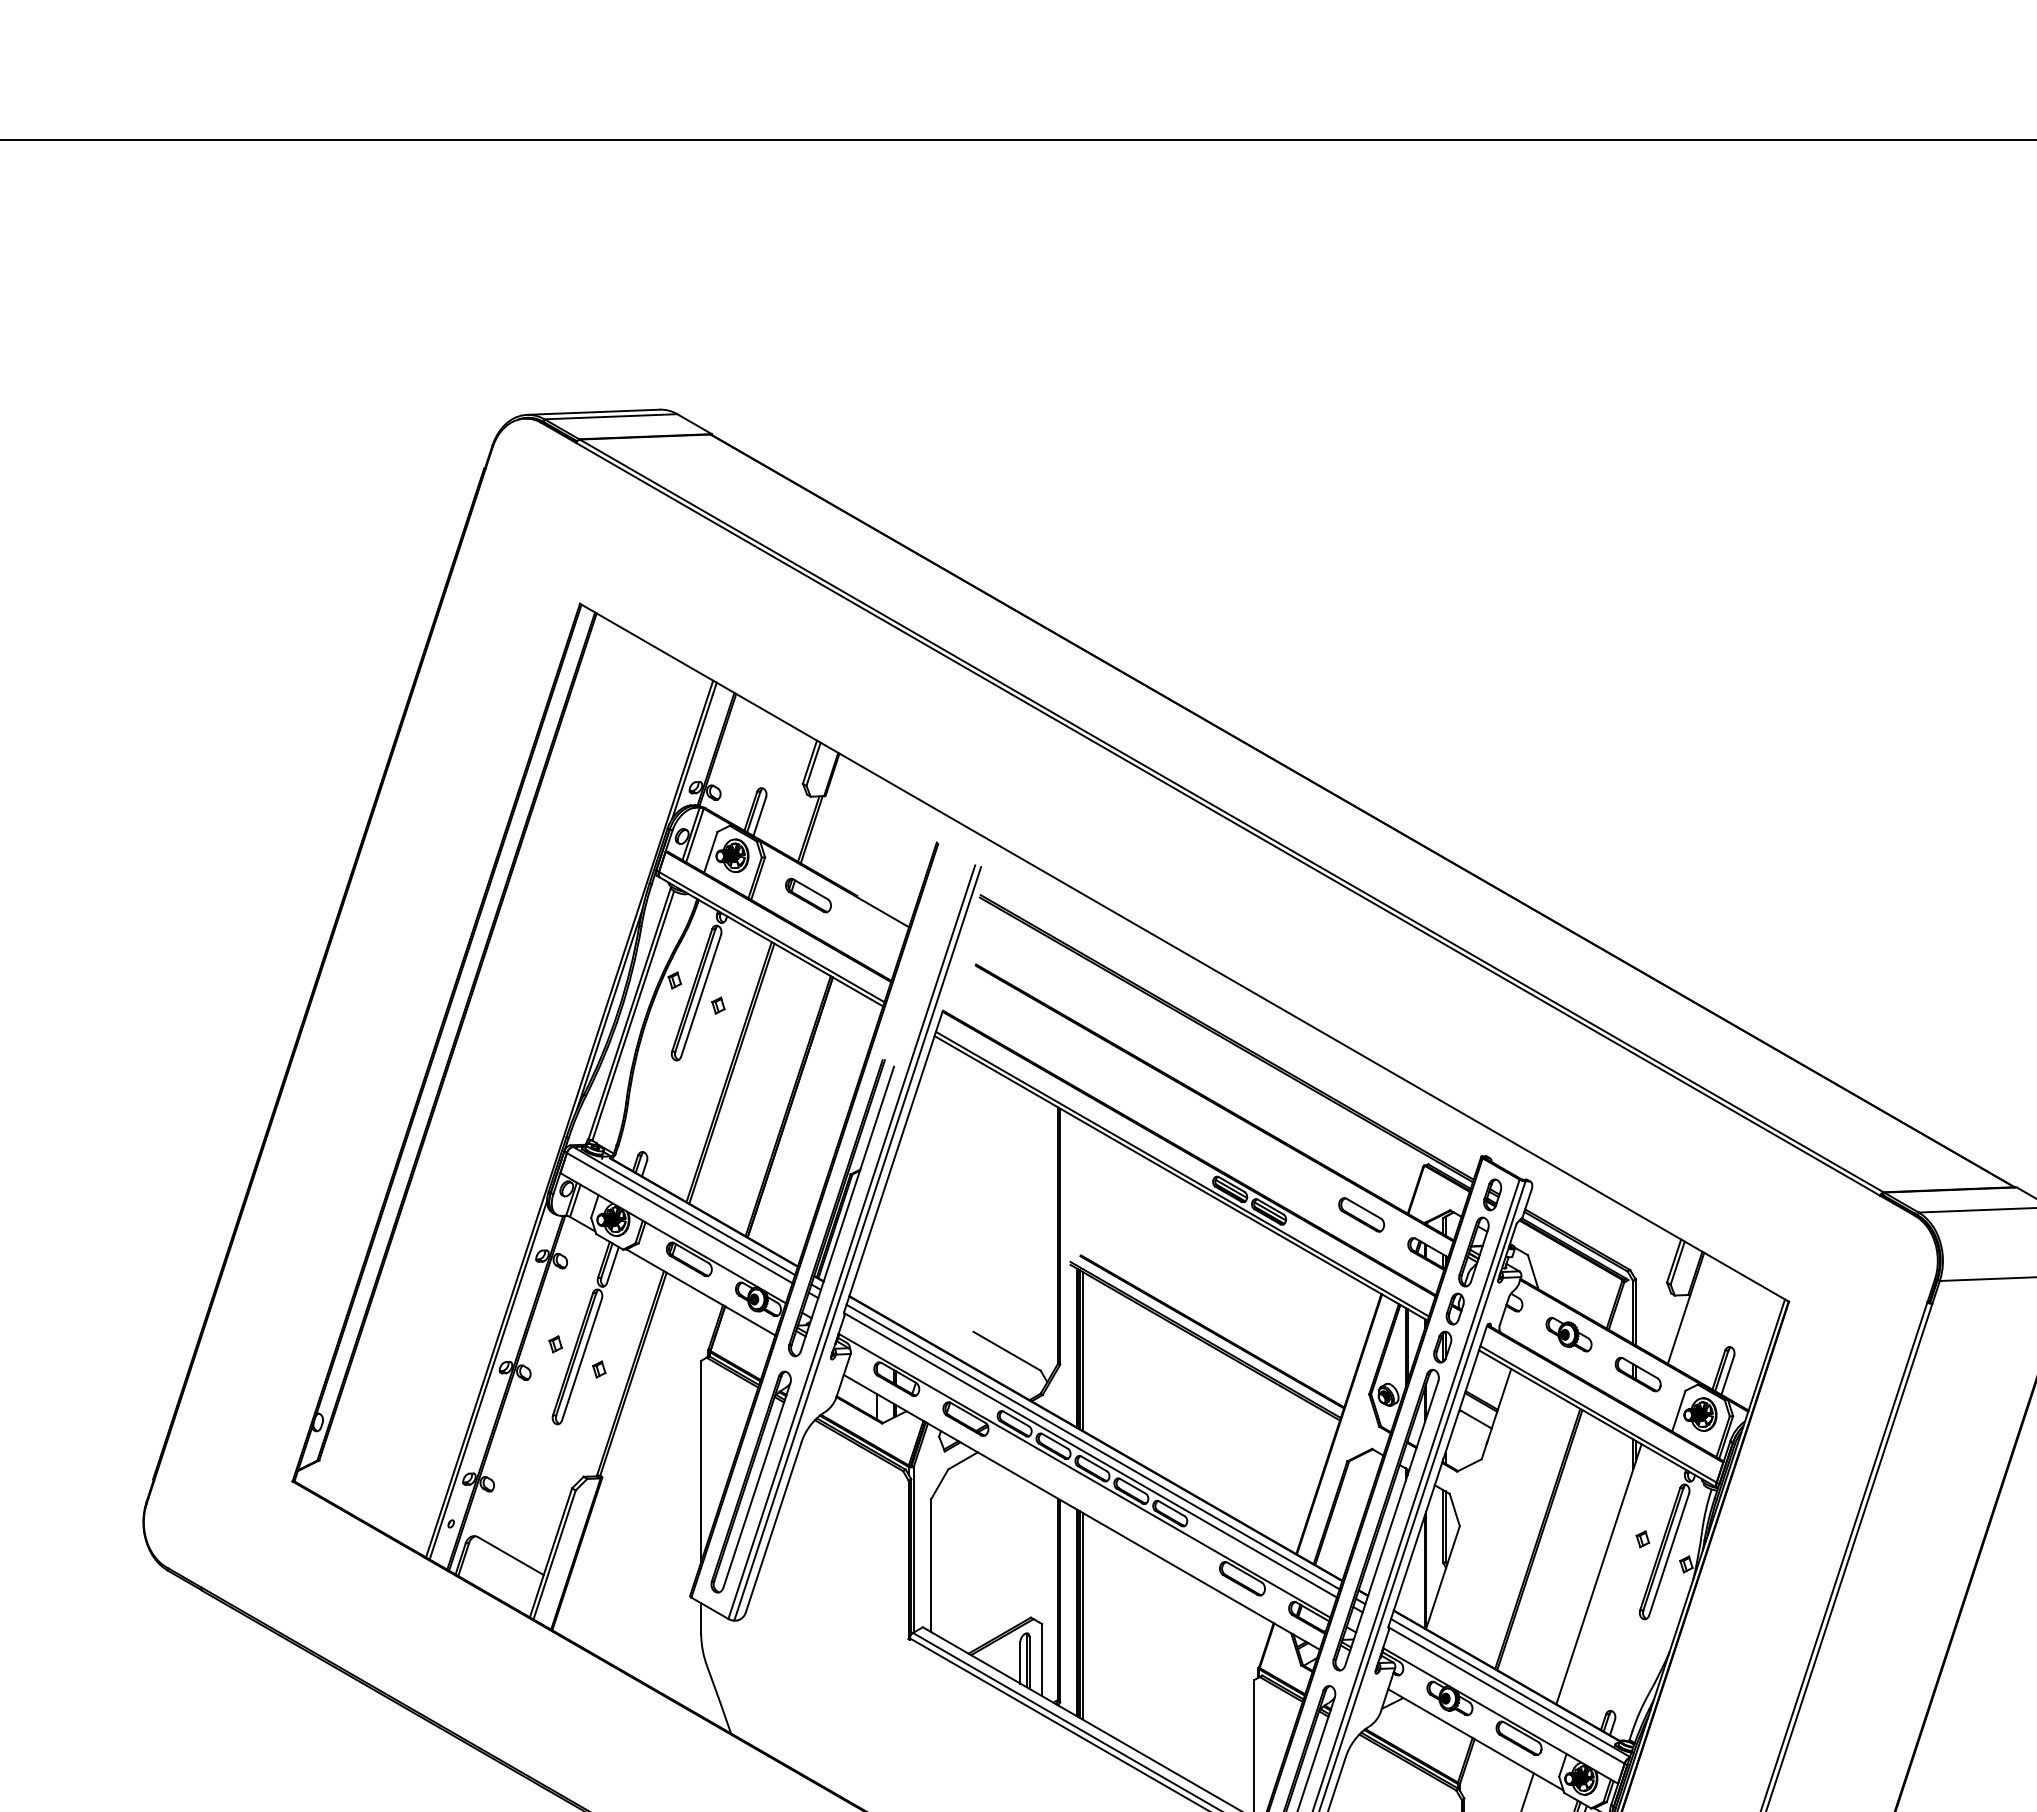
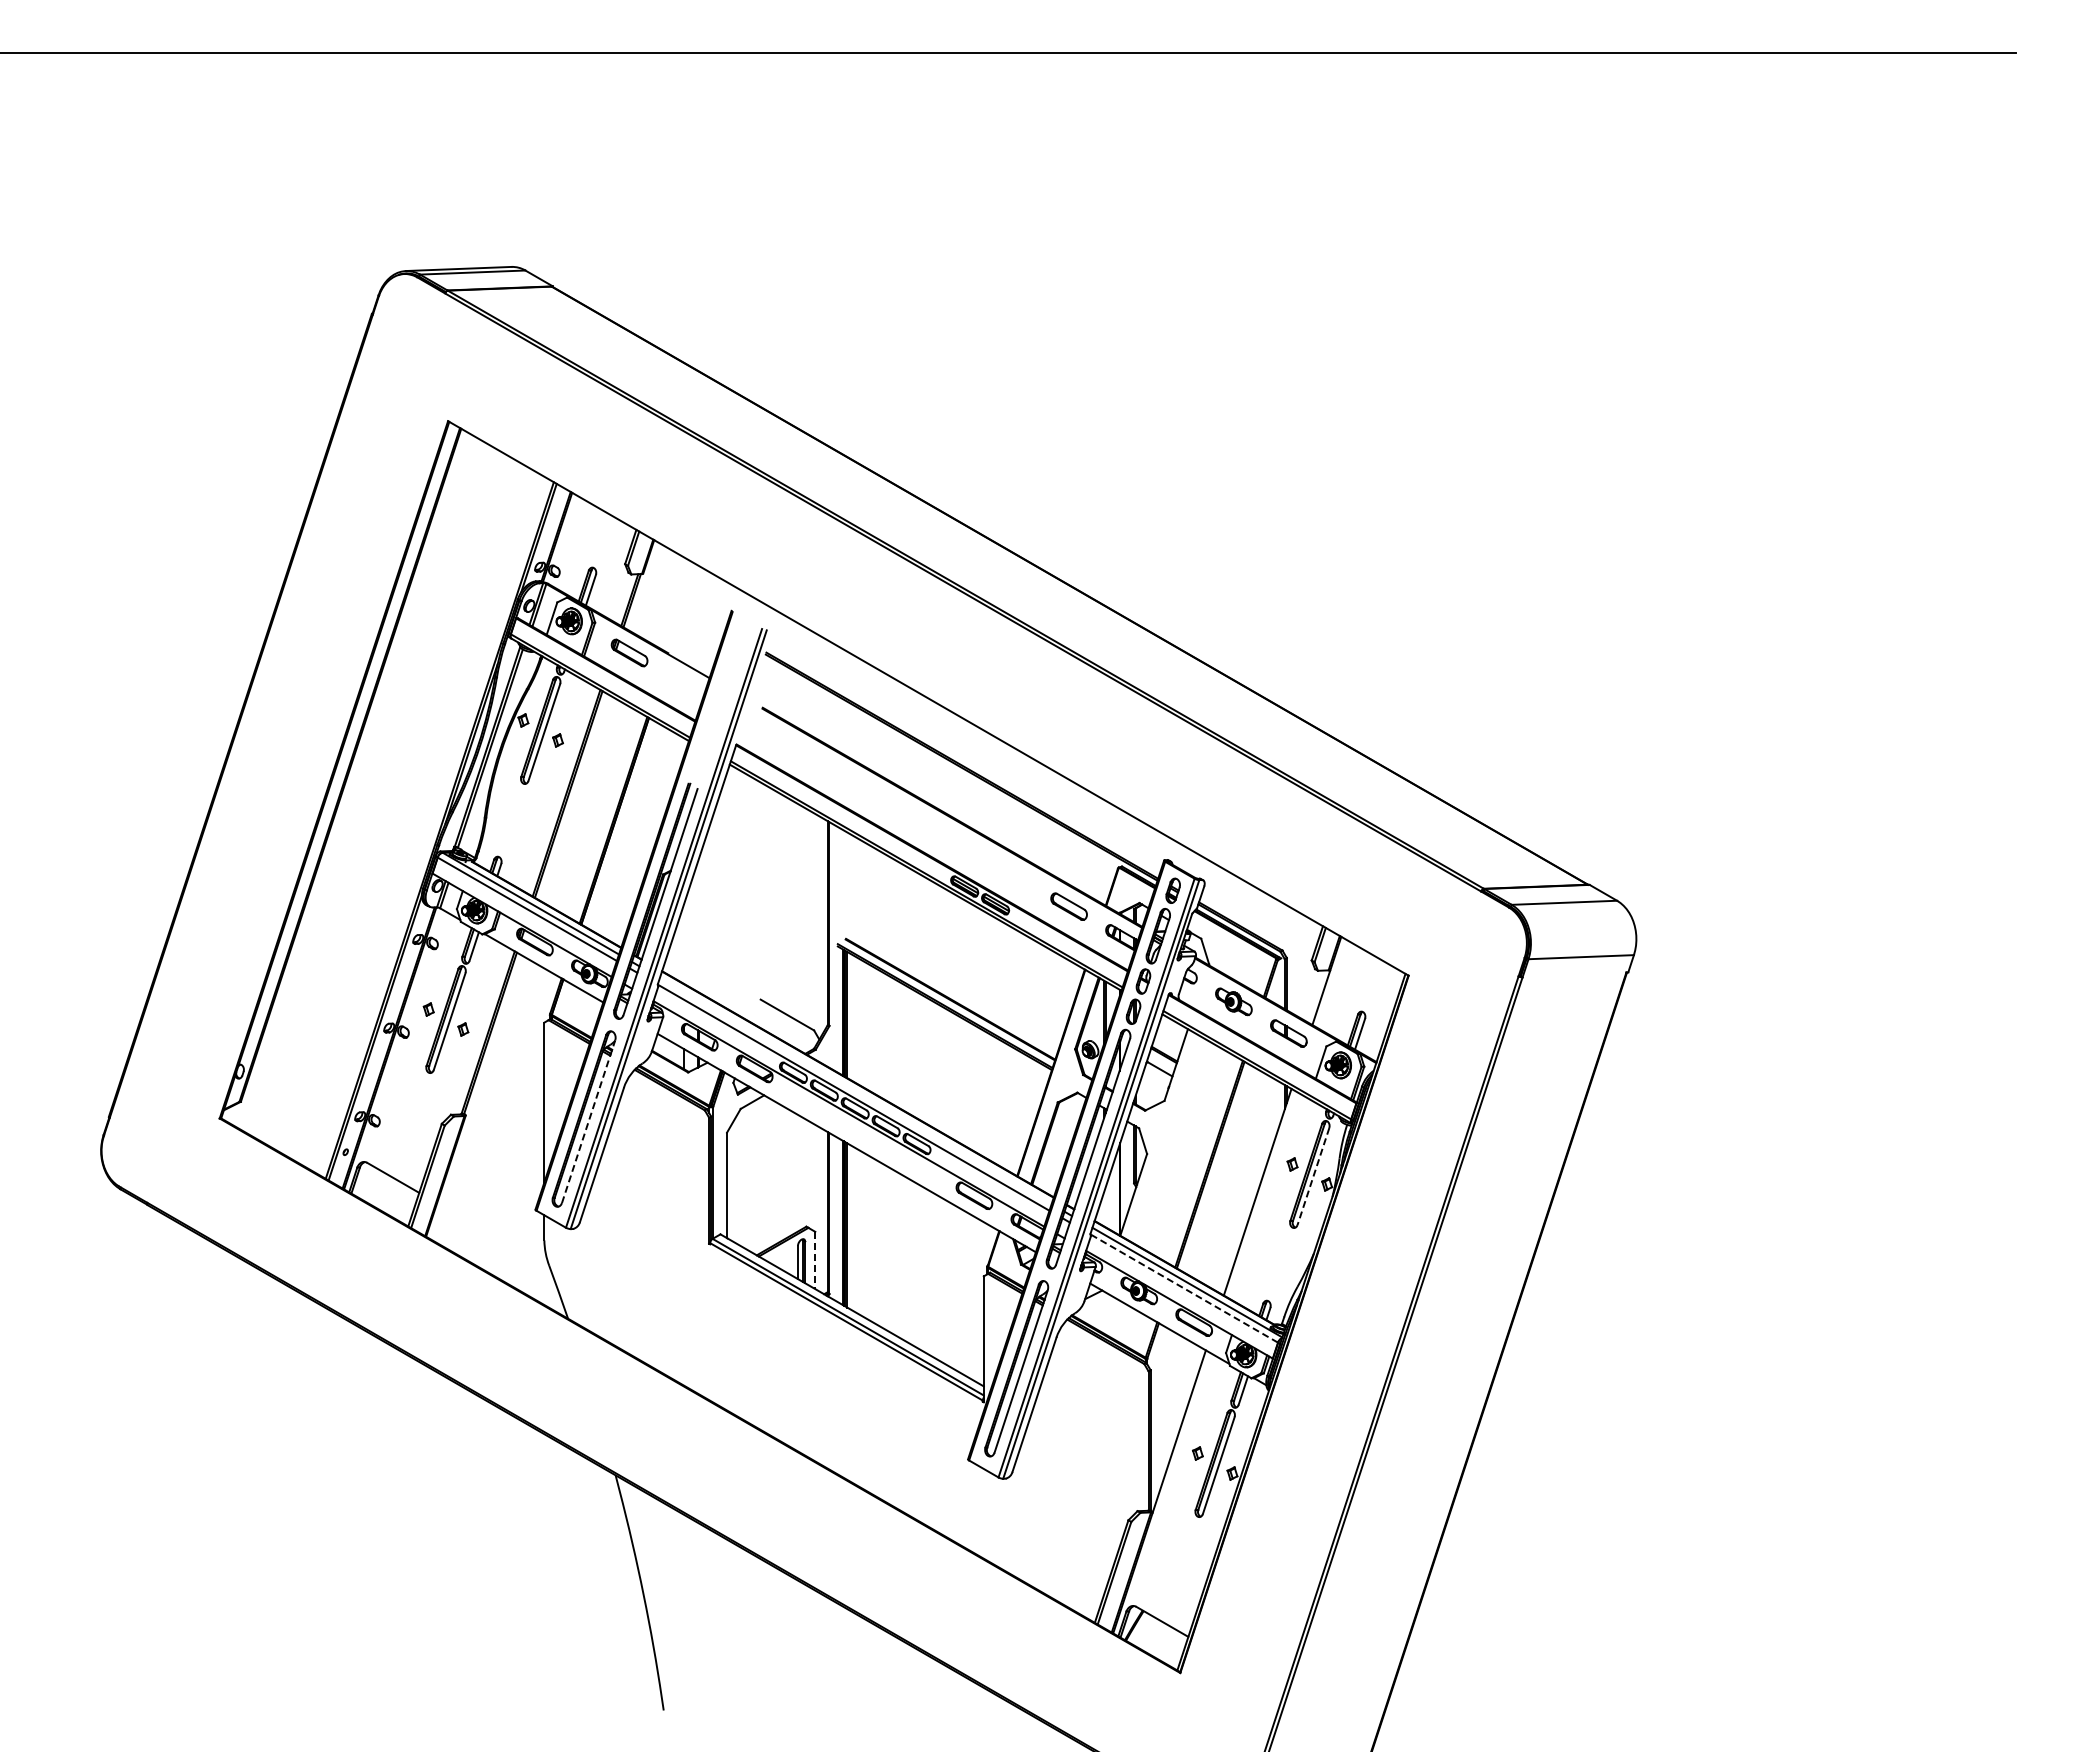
line: (1092, 1447) -> (855, 1091), removed
line: (756, 1485) -> (588, 1121), solid -> dashed
line: (1669, 1555) -> (1313, 1177), solid -> dashed
line: (1042, 1660) -> (815, 1260), solid -> dashed
line: (1505, 1695) -> (1183, 1288), solid -> dashed

